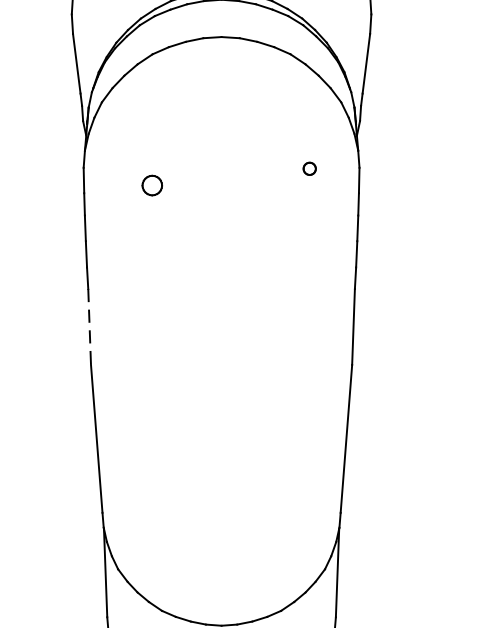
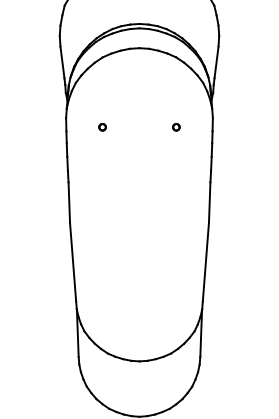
part: (309, 169) -> (176, 127), moved
part: (152, 186) -> (102, 127), size x0.62
line: (90, 327) -> (69, 202), dashed -> solid

